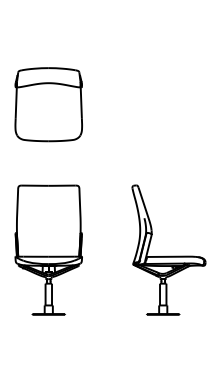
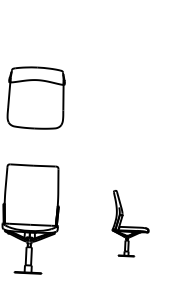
part: (168, 249) -> (130, 223), size x0.6

